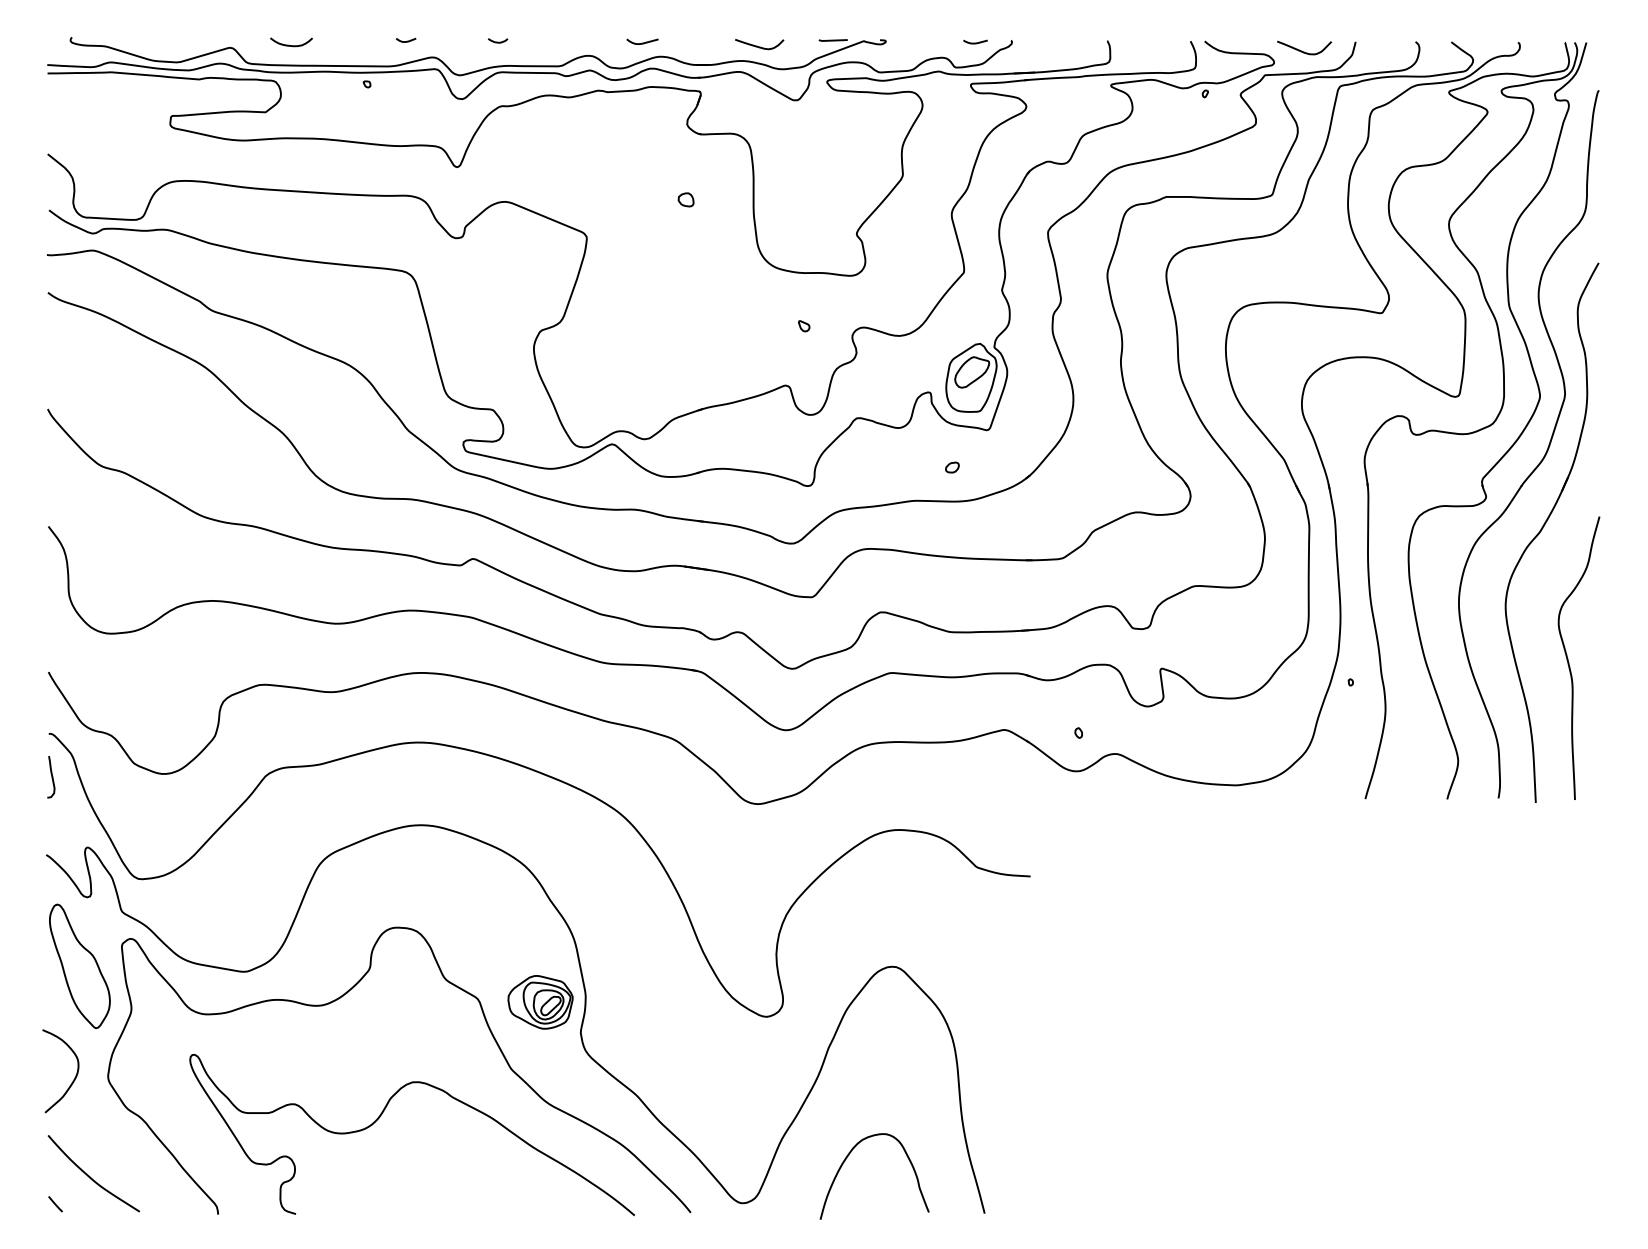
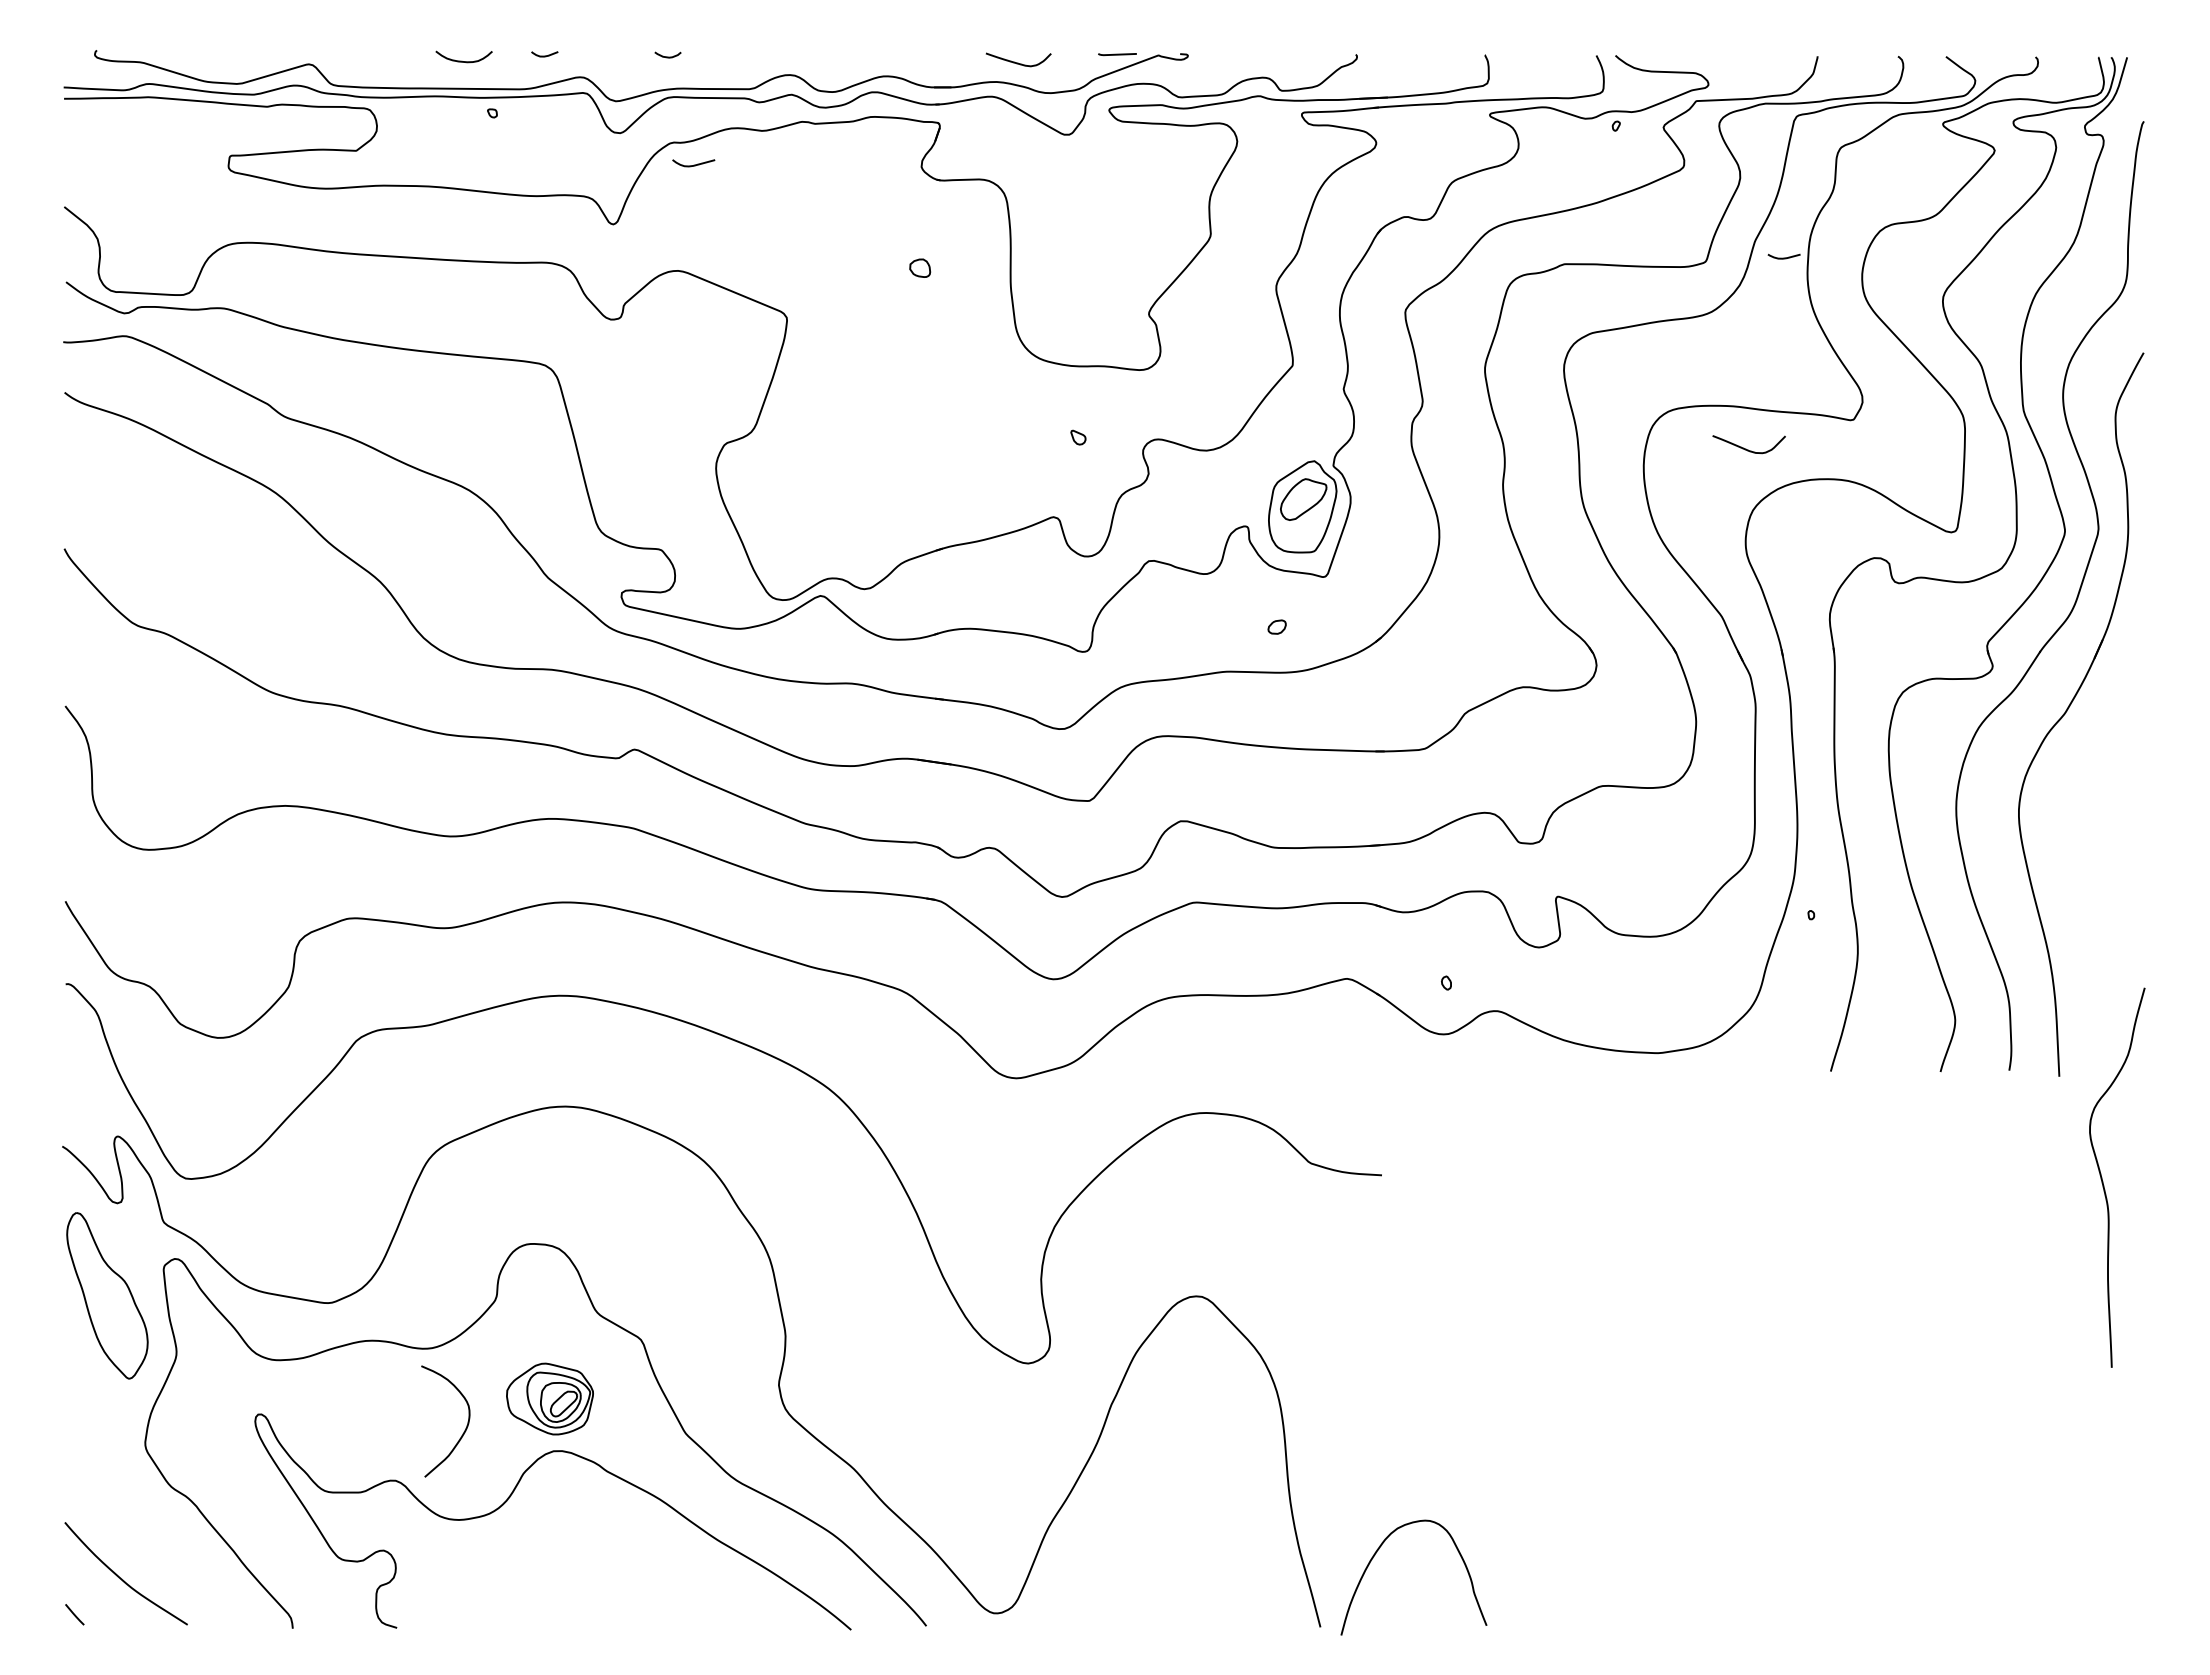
curve: (642, 42) -> (693, 164), moved
curve: (975, 42) -> (1783, 257), moved
curve: (290, 44) -> (462, 60), moved
curve: (1302, 50) -> (1746, 448), moved
curve: (1568, 661) -> (2103, 1181), moved
curve: (51, 776) -> (69, 1041), removed
part: (540, 1001) -> (549, 1398), moved
curve: (73, 1080) -> (462, 1433), moved
curve: (847, 1157) -> (1377, 1552), moved

